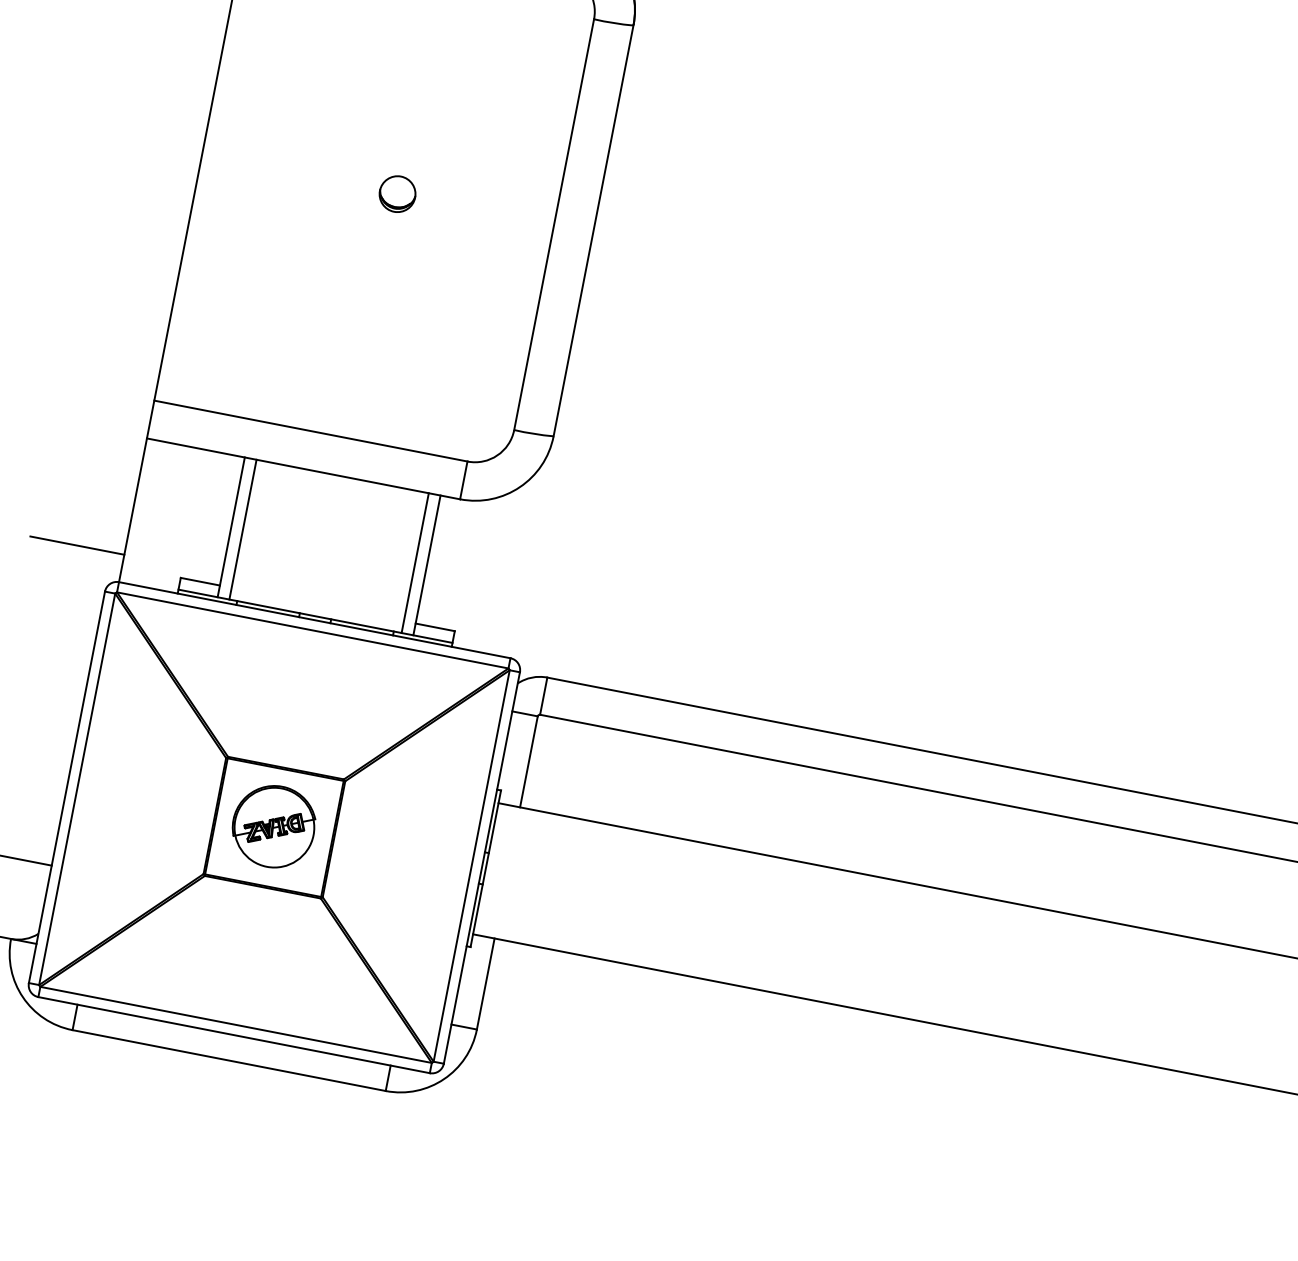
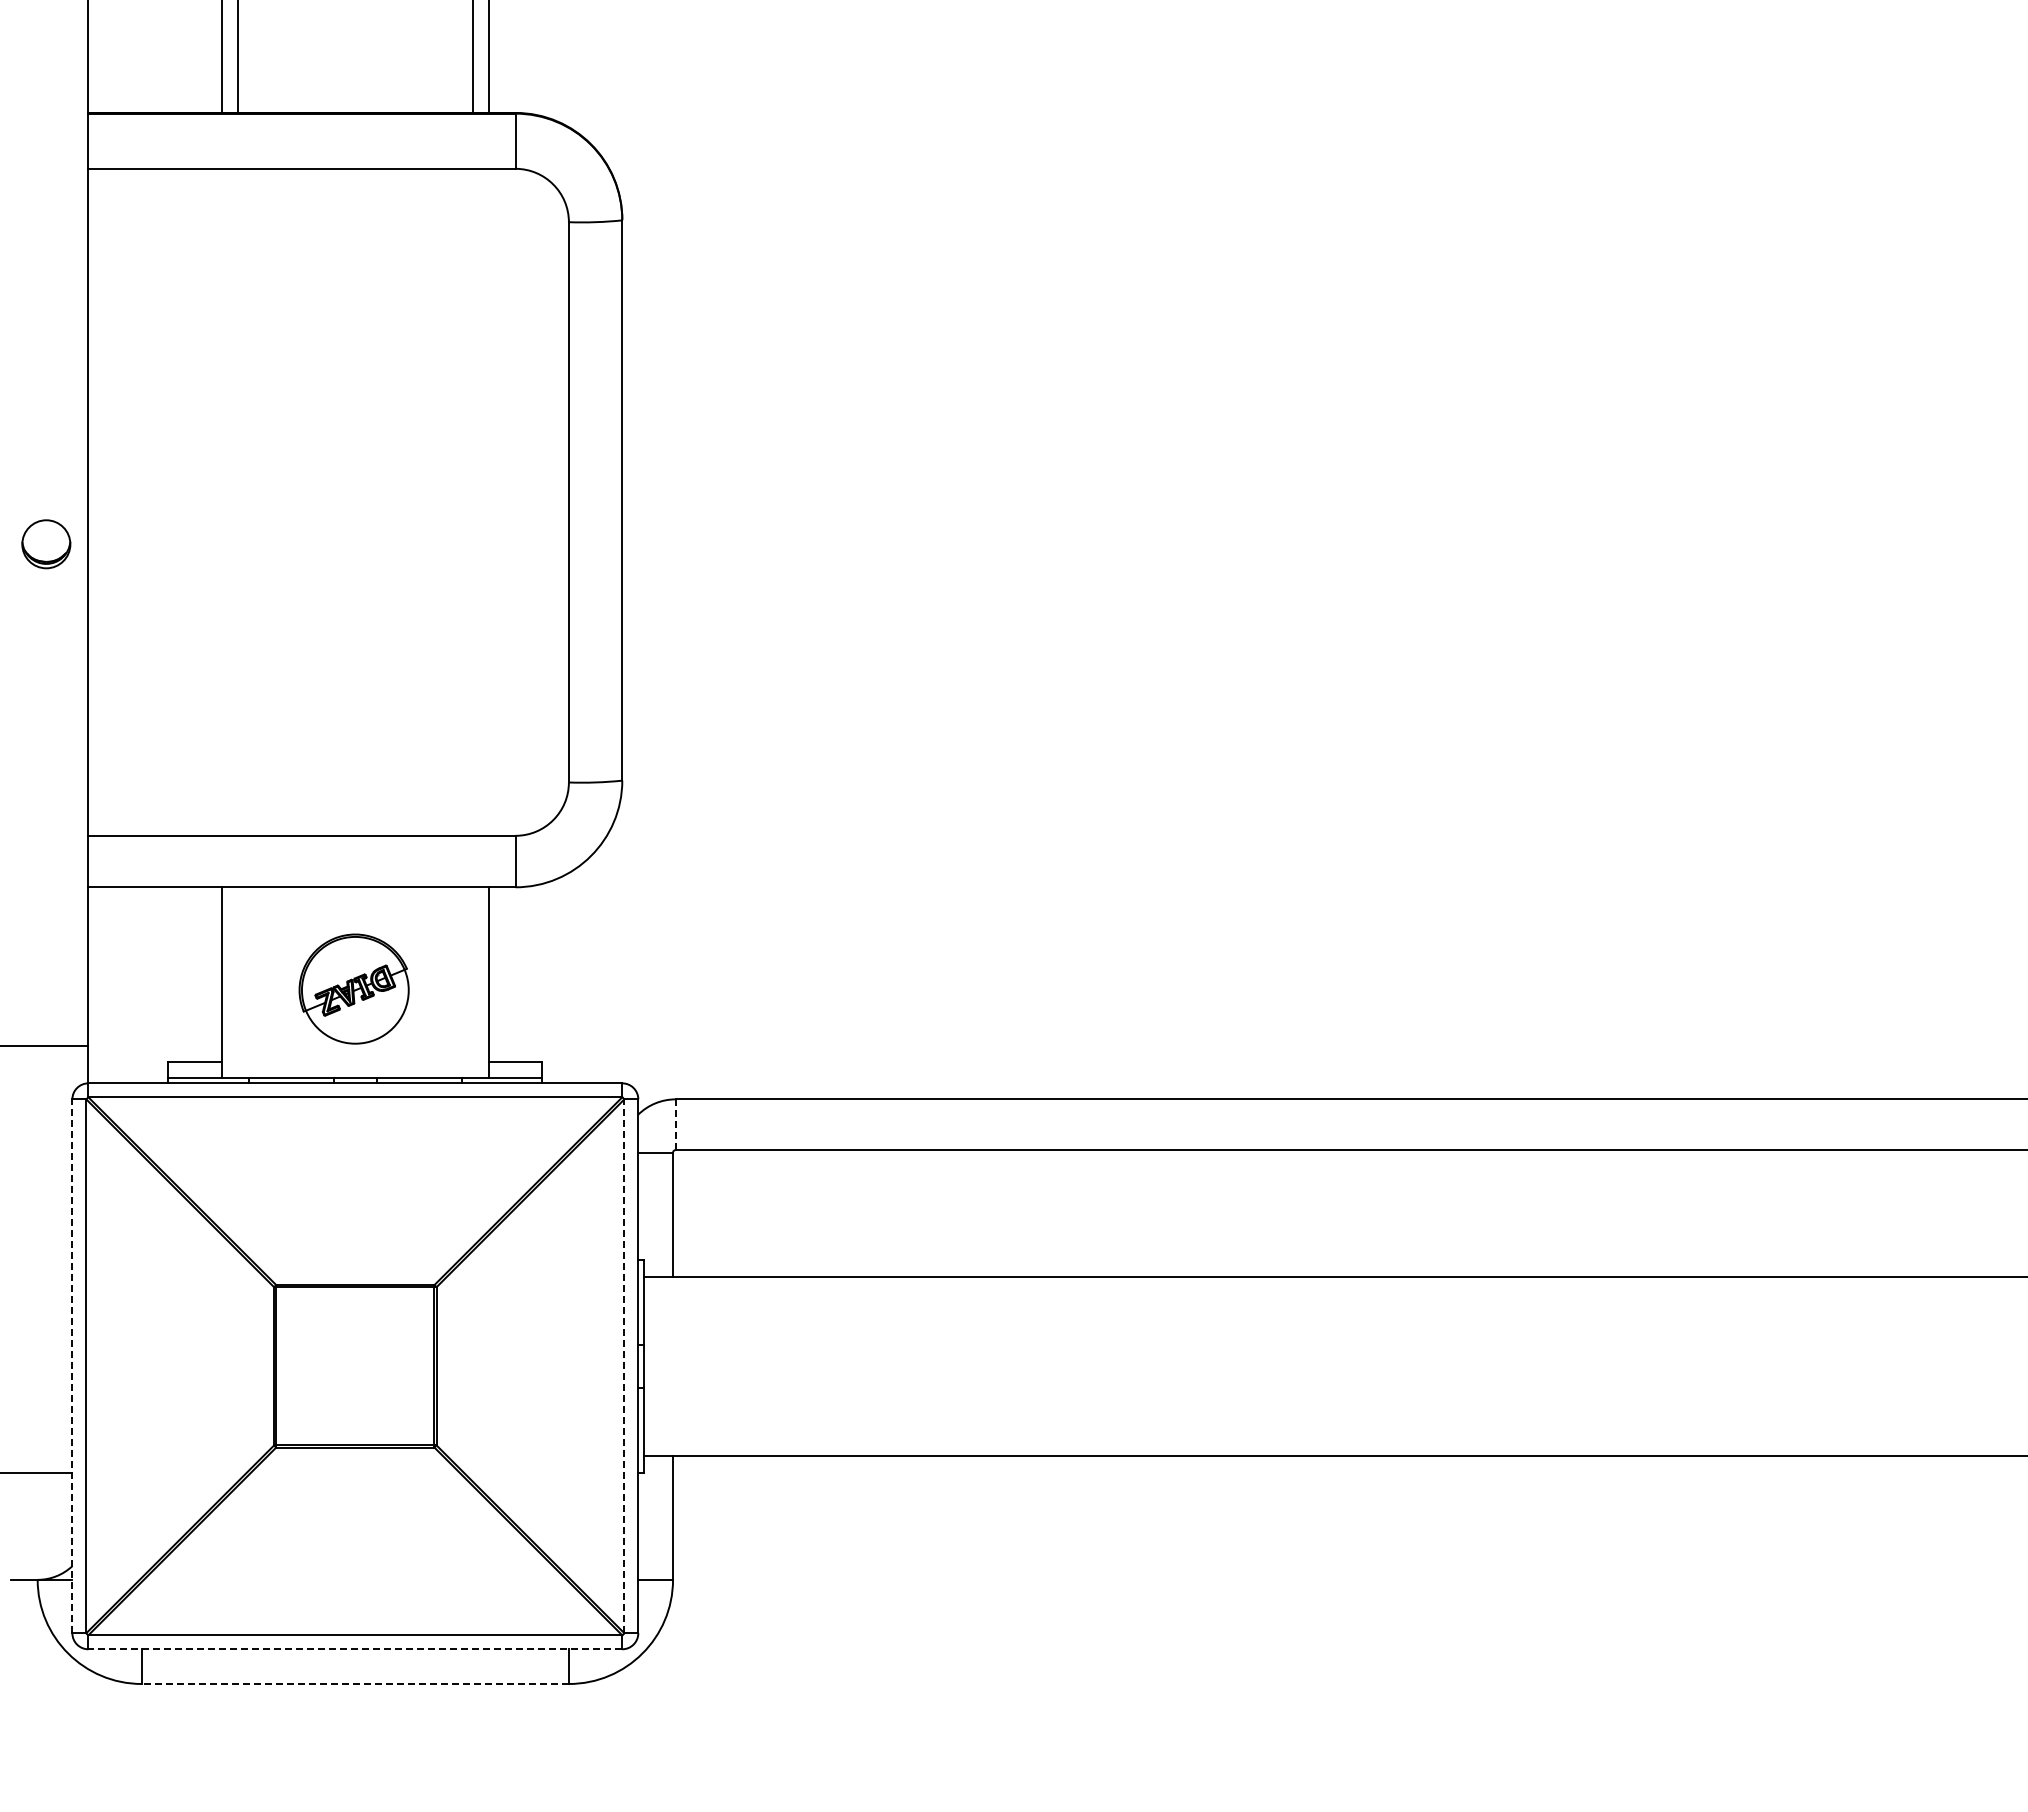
part: (397, 194) -> (46, 544), moved
line: (242, 529) -> (237, 982), removed
line: (415, 562) -> (472, 982), removed
line: (543, 695) -> (675, 1124), solid -> dashed
line: (67, 787) -> (72, 1366), solid -> dashed
part: (273, 826) -> (353, 988), moved
line: (471, 866) -> (624, 1366), solid -> dashed
line: (234, 1035) -> (355, 1649), solid -> dashed
line: (229, 1060) -> (355, 1683), solid -> dashed

